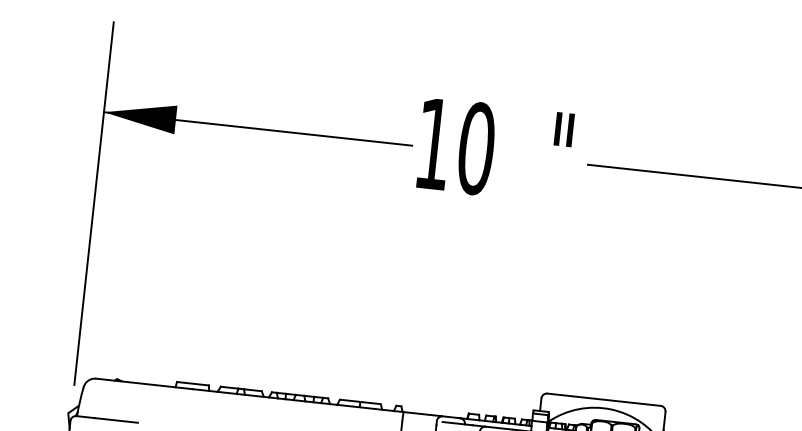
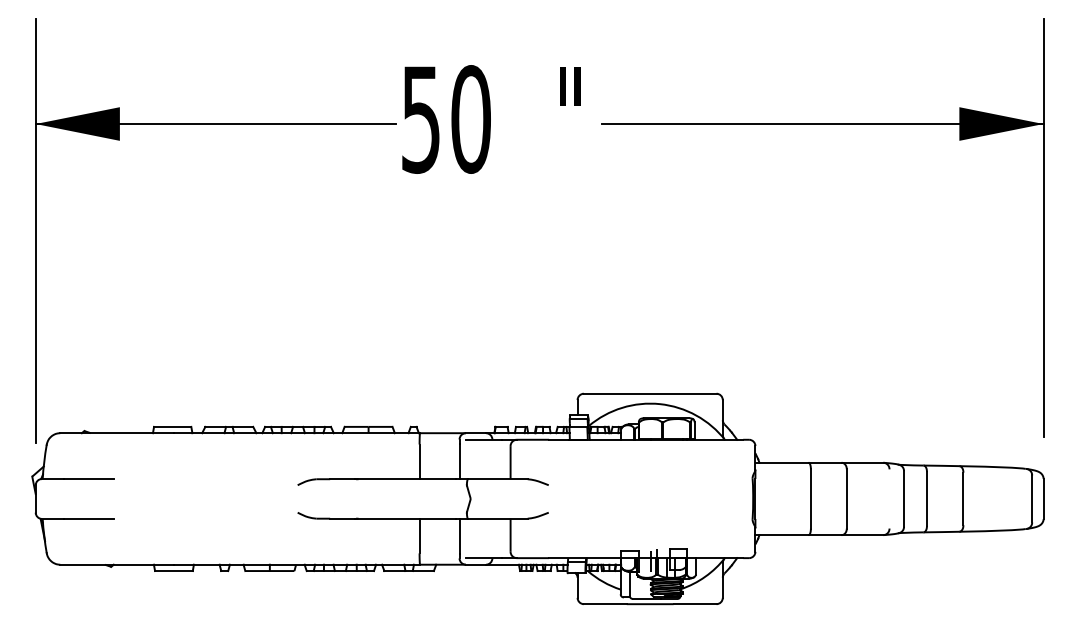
text: (433, 144) -> (420, 119), 10 -> 50

